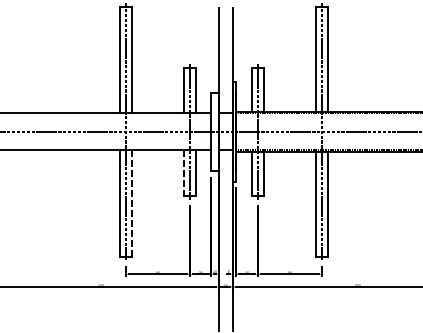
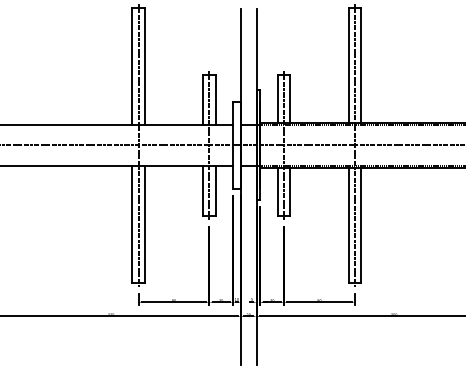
line: (184, 173) -> (203, 191), dashed -> solid
line: (131, 203) -> (144, 224), dashed -> solid

